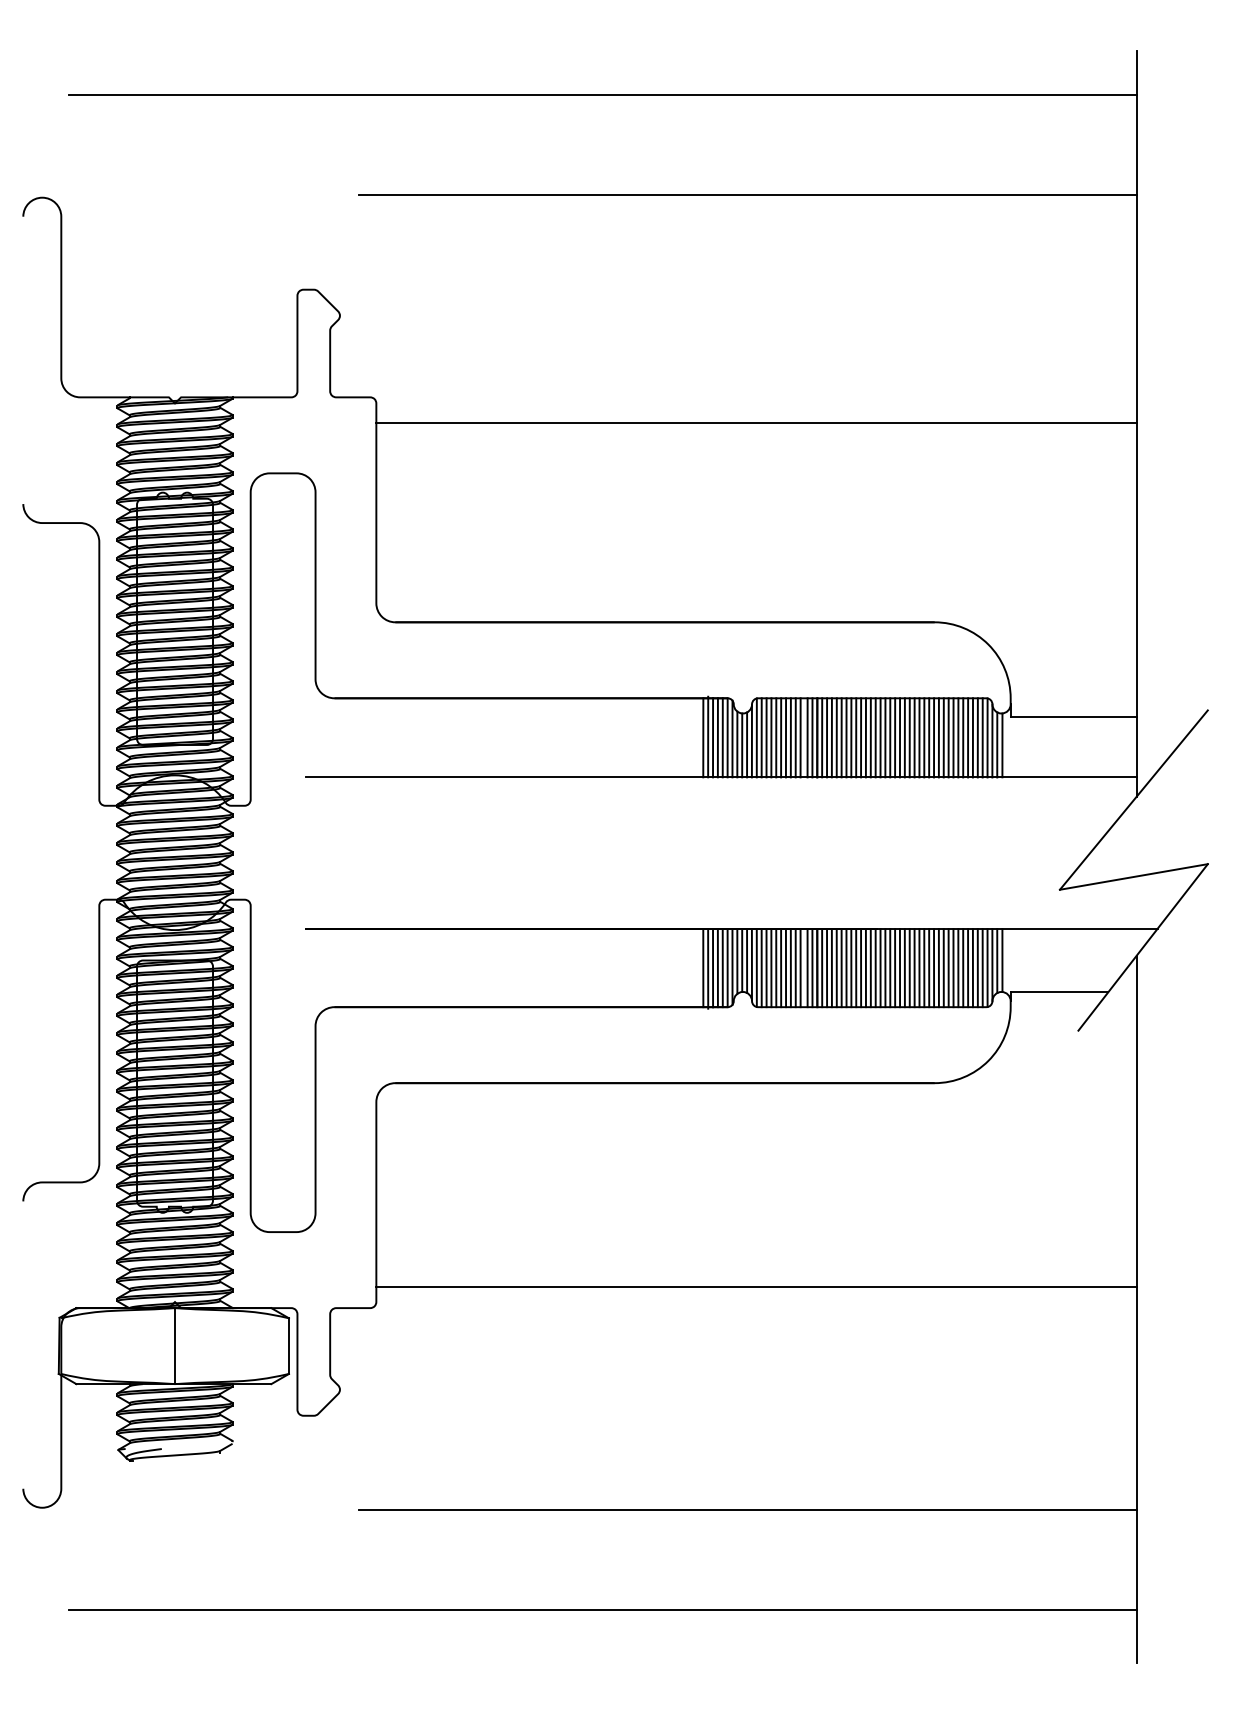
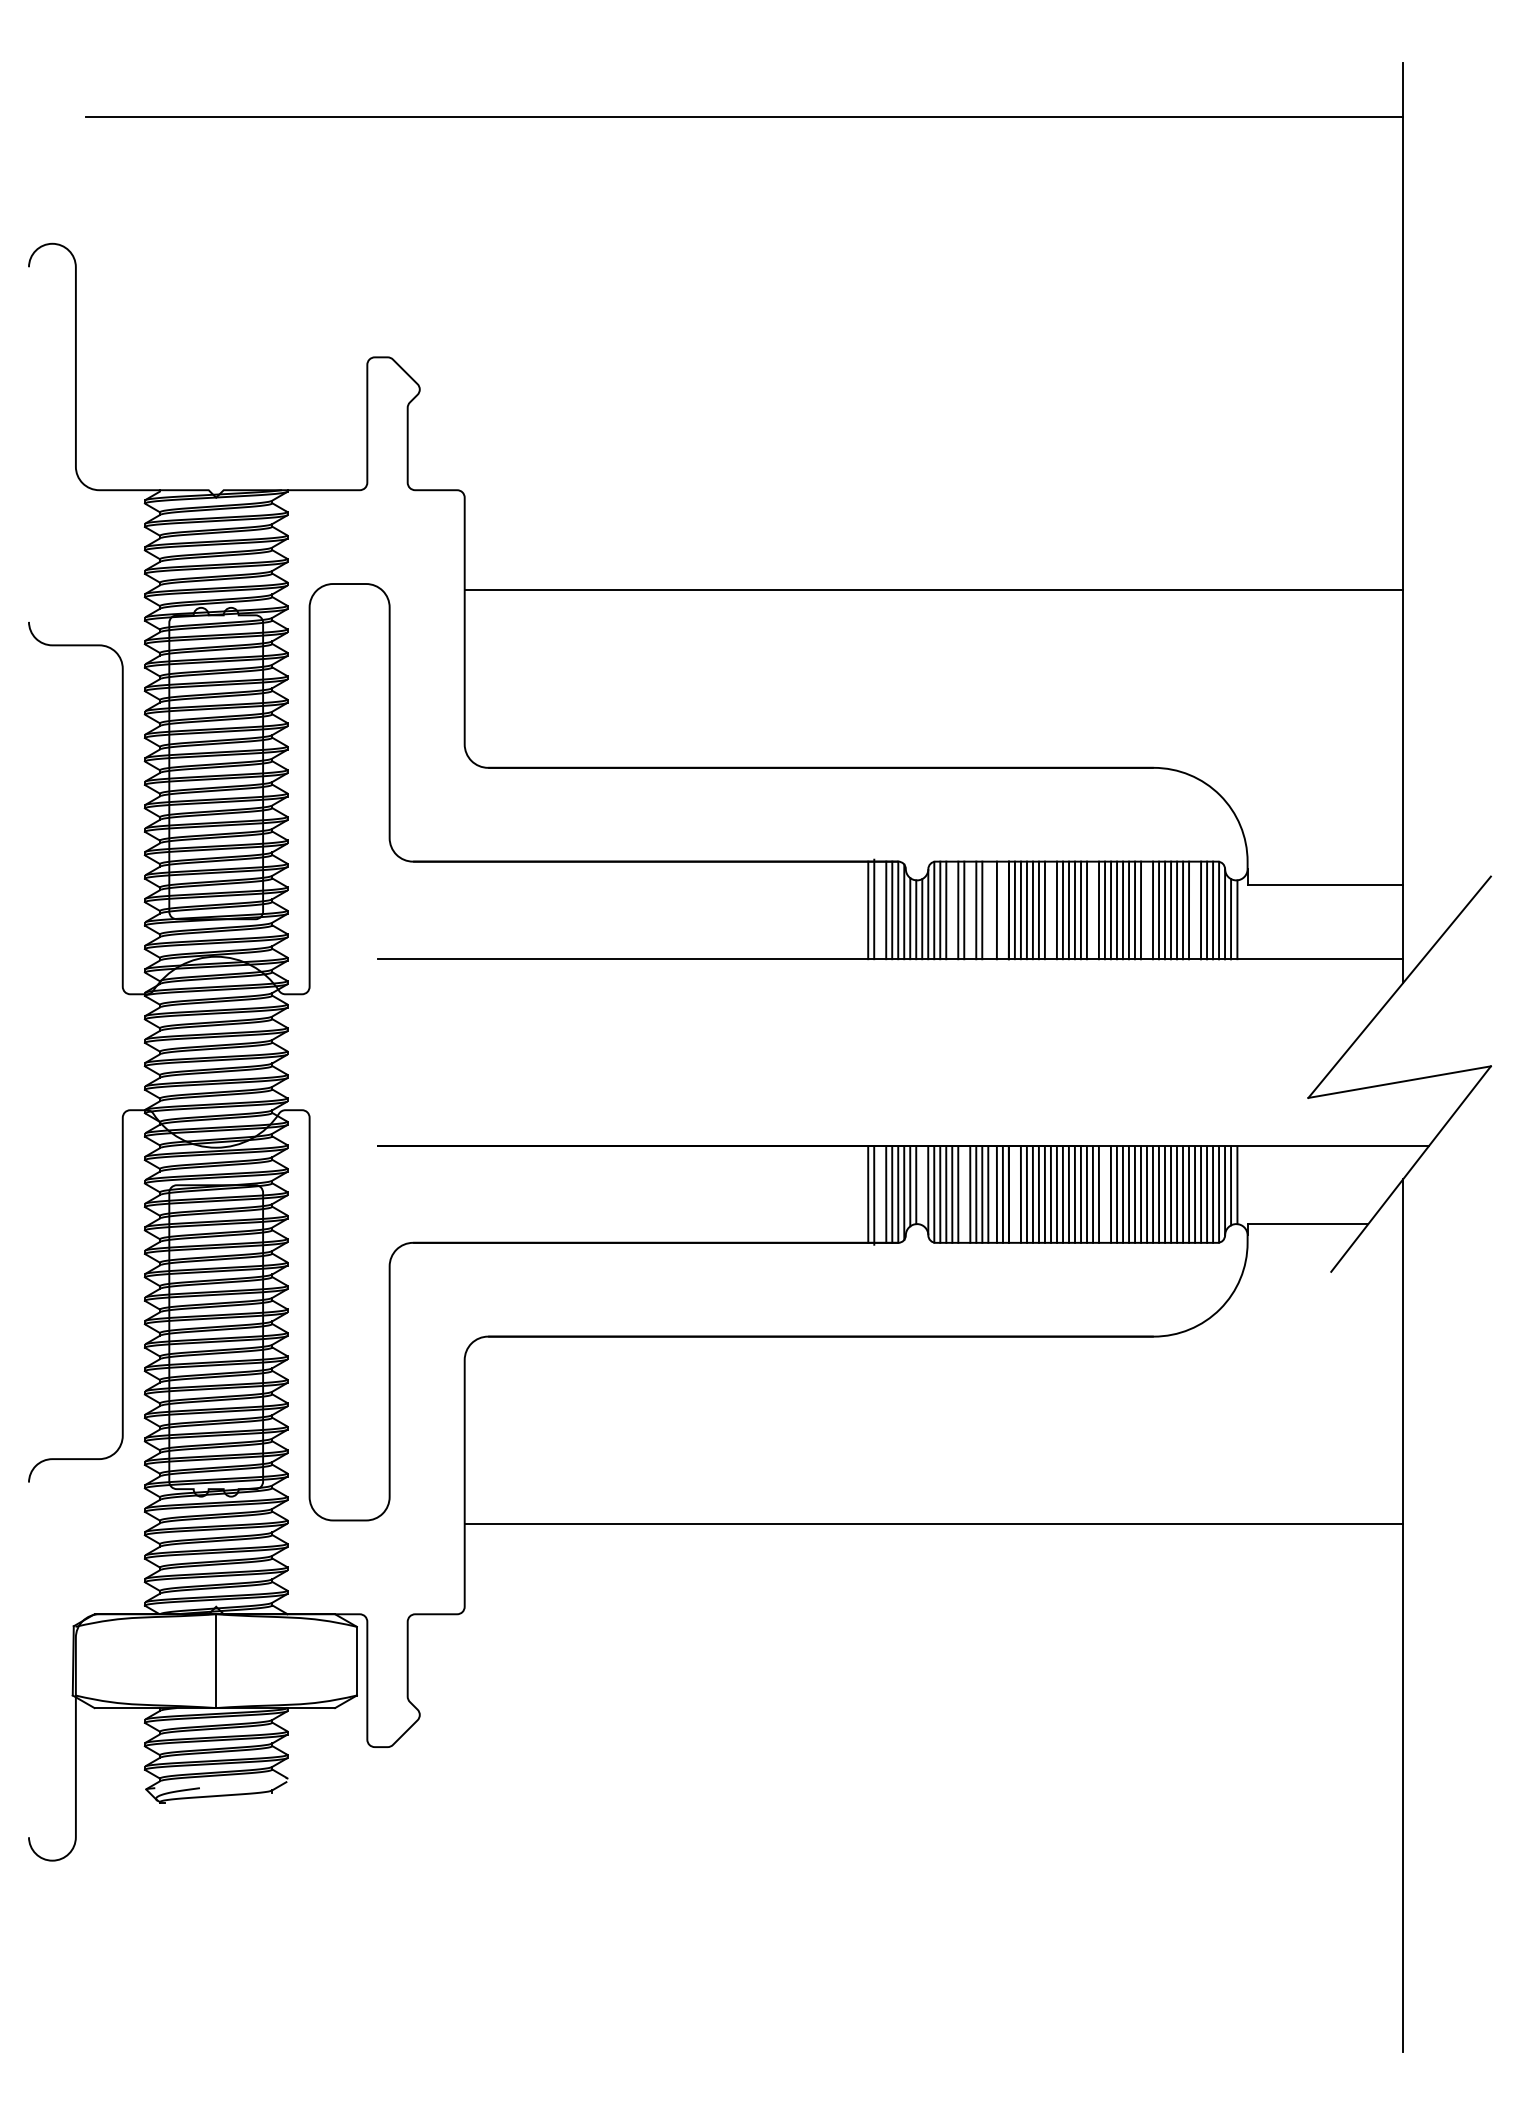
line: (747, 195) -> (922, 241), removed
line: (756, 422) -> (933, 590), moved
line: (713, 737) -> (880, 910), removed
line: (771, 737) -> (952, 910), removed
line: (785, 737) -> (969, 910), removed
line: (800, 737) -> (988, 910), removed
line: (812, 737) -> (1002, 910), removed
line: (851, 737) -> (1051, 910), removed
line: (885, 737) -> (1093, 910), removed
line: (929, 737) -> (1147, 910), removed
line: (968, 737) -> (1195, 910), removed
line: (747, 960) -> (922, 1185), removed
line: (713, 968) -> (880, 1195), removed
line: (781, 968) -> (964, 1195), removed
line: (822, 968) -> (1015, 1195), removed
line: (895, 968) -> (1105, 1195), removed
line: (756, 1287) -> (933, 1524), moved
line: (747, 1510) -> (922, 1864), removed
line: (602, 1610) -> (743, 1987), removed

